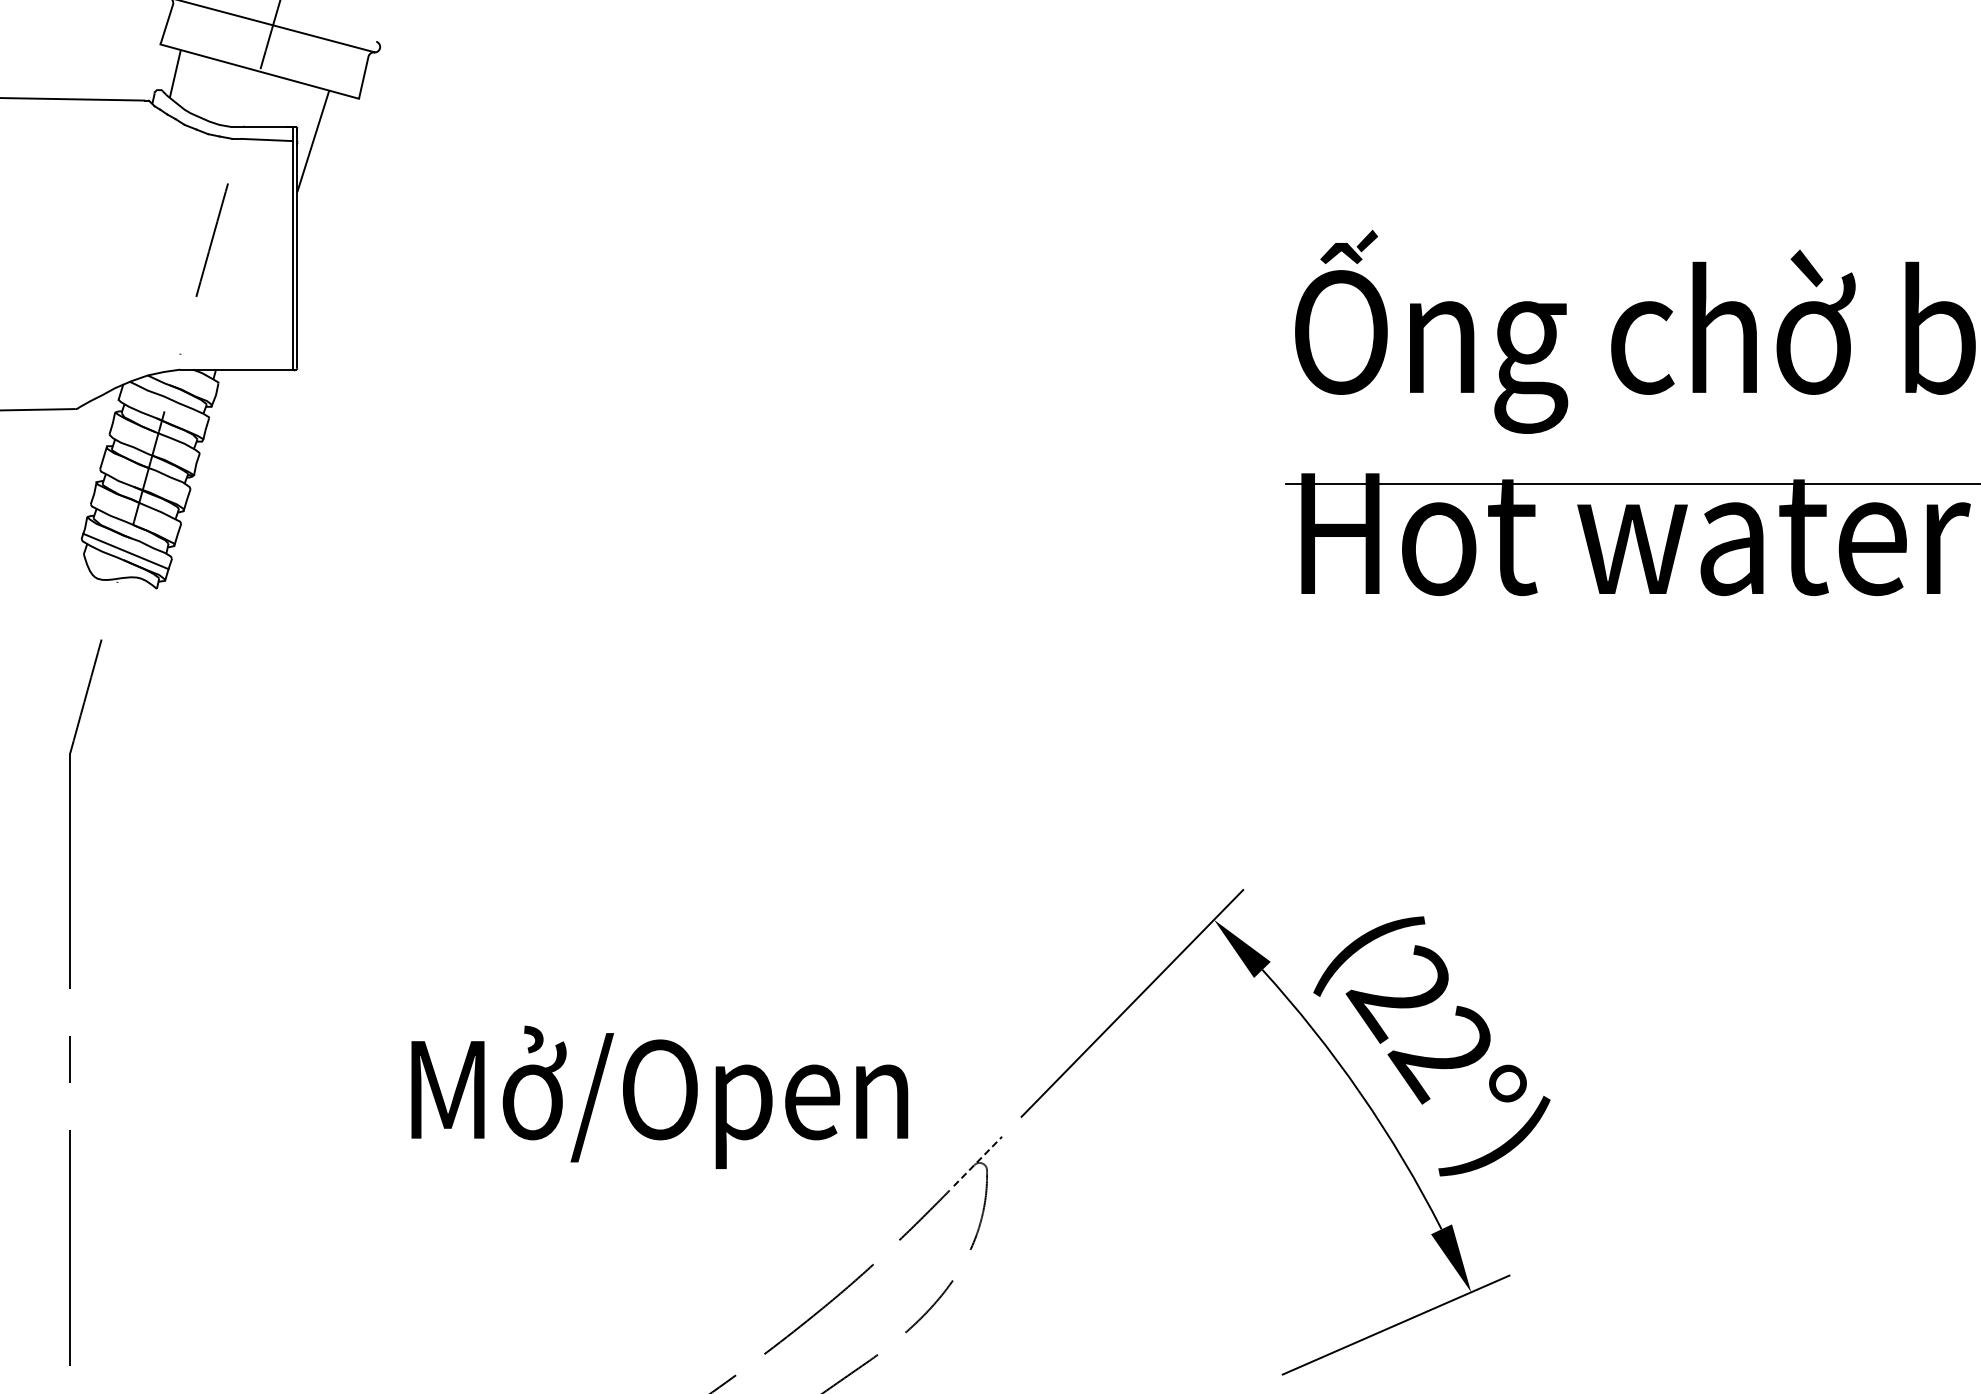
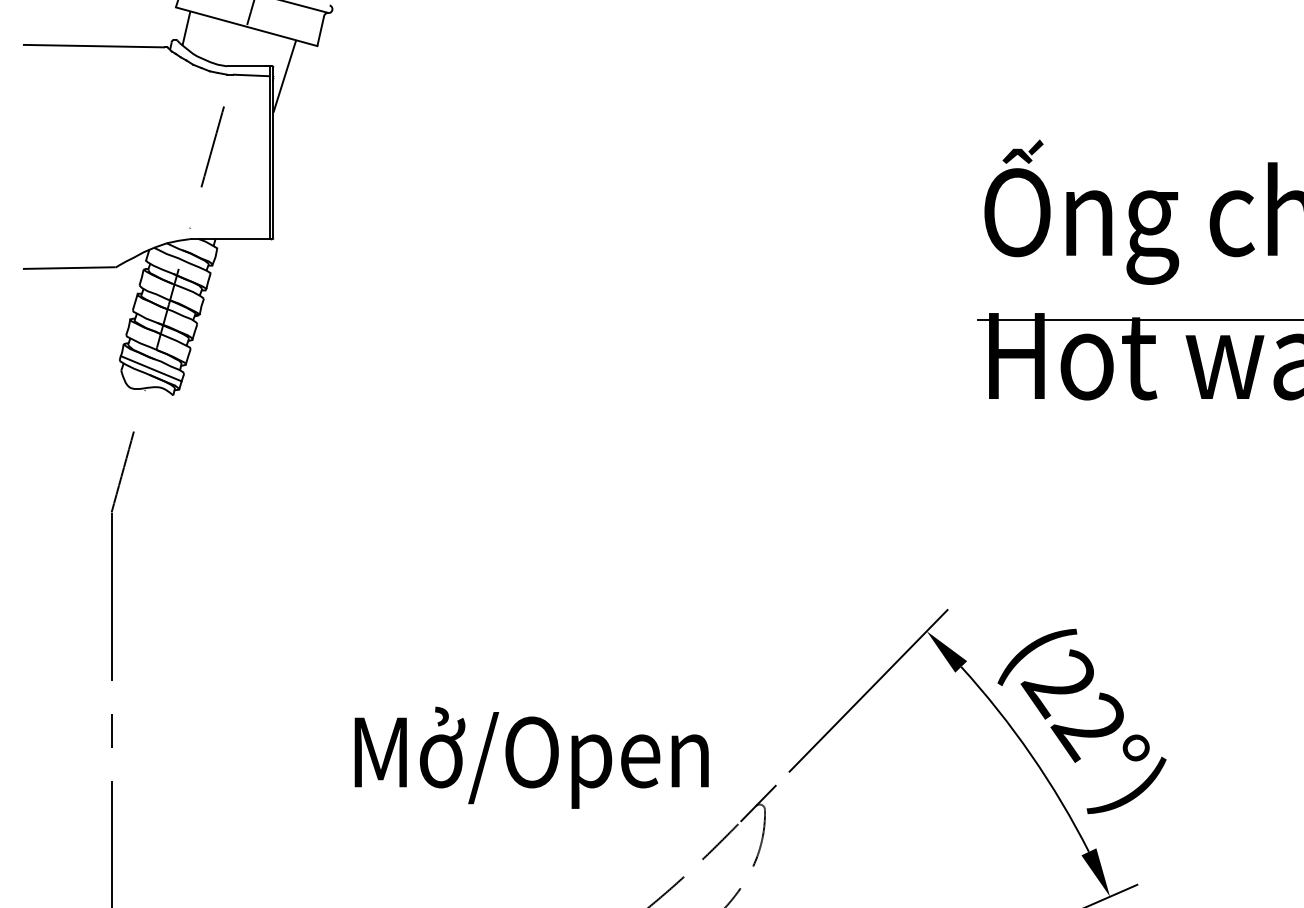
line: (977, 1161) -> (758, 803), dashed -> solid

